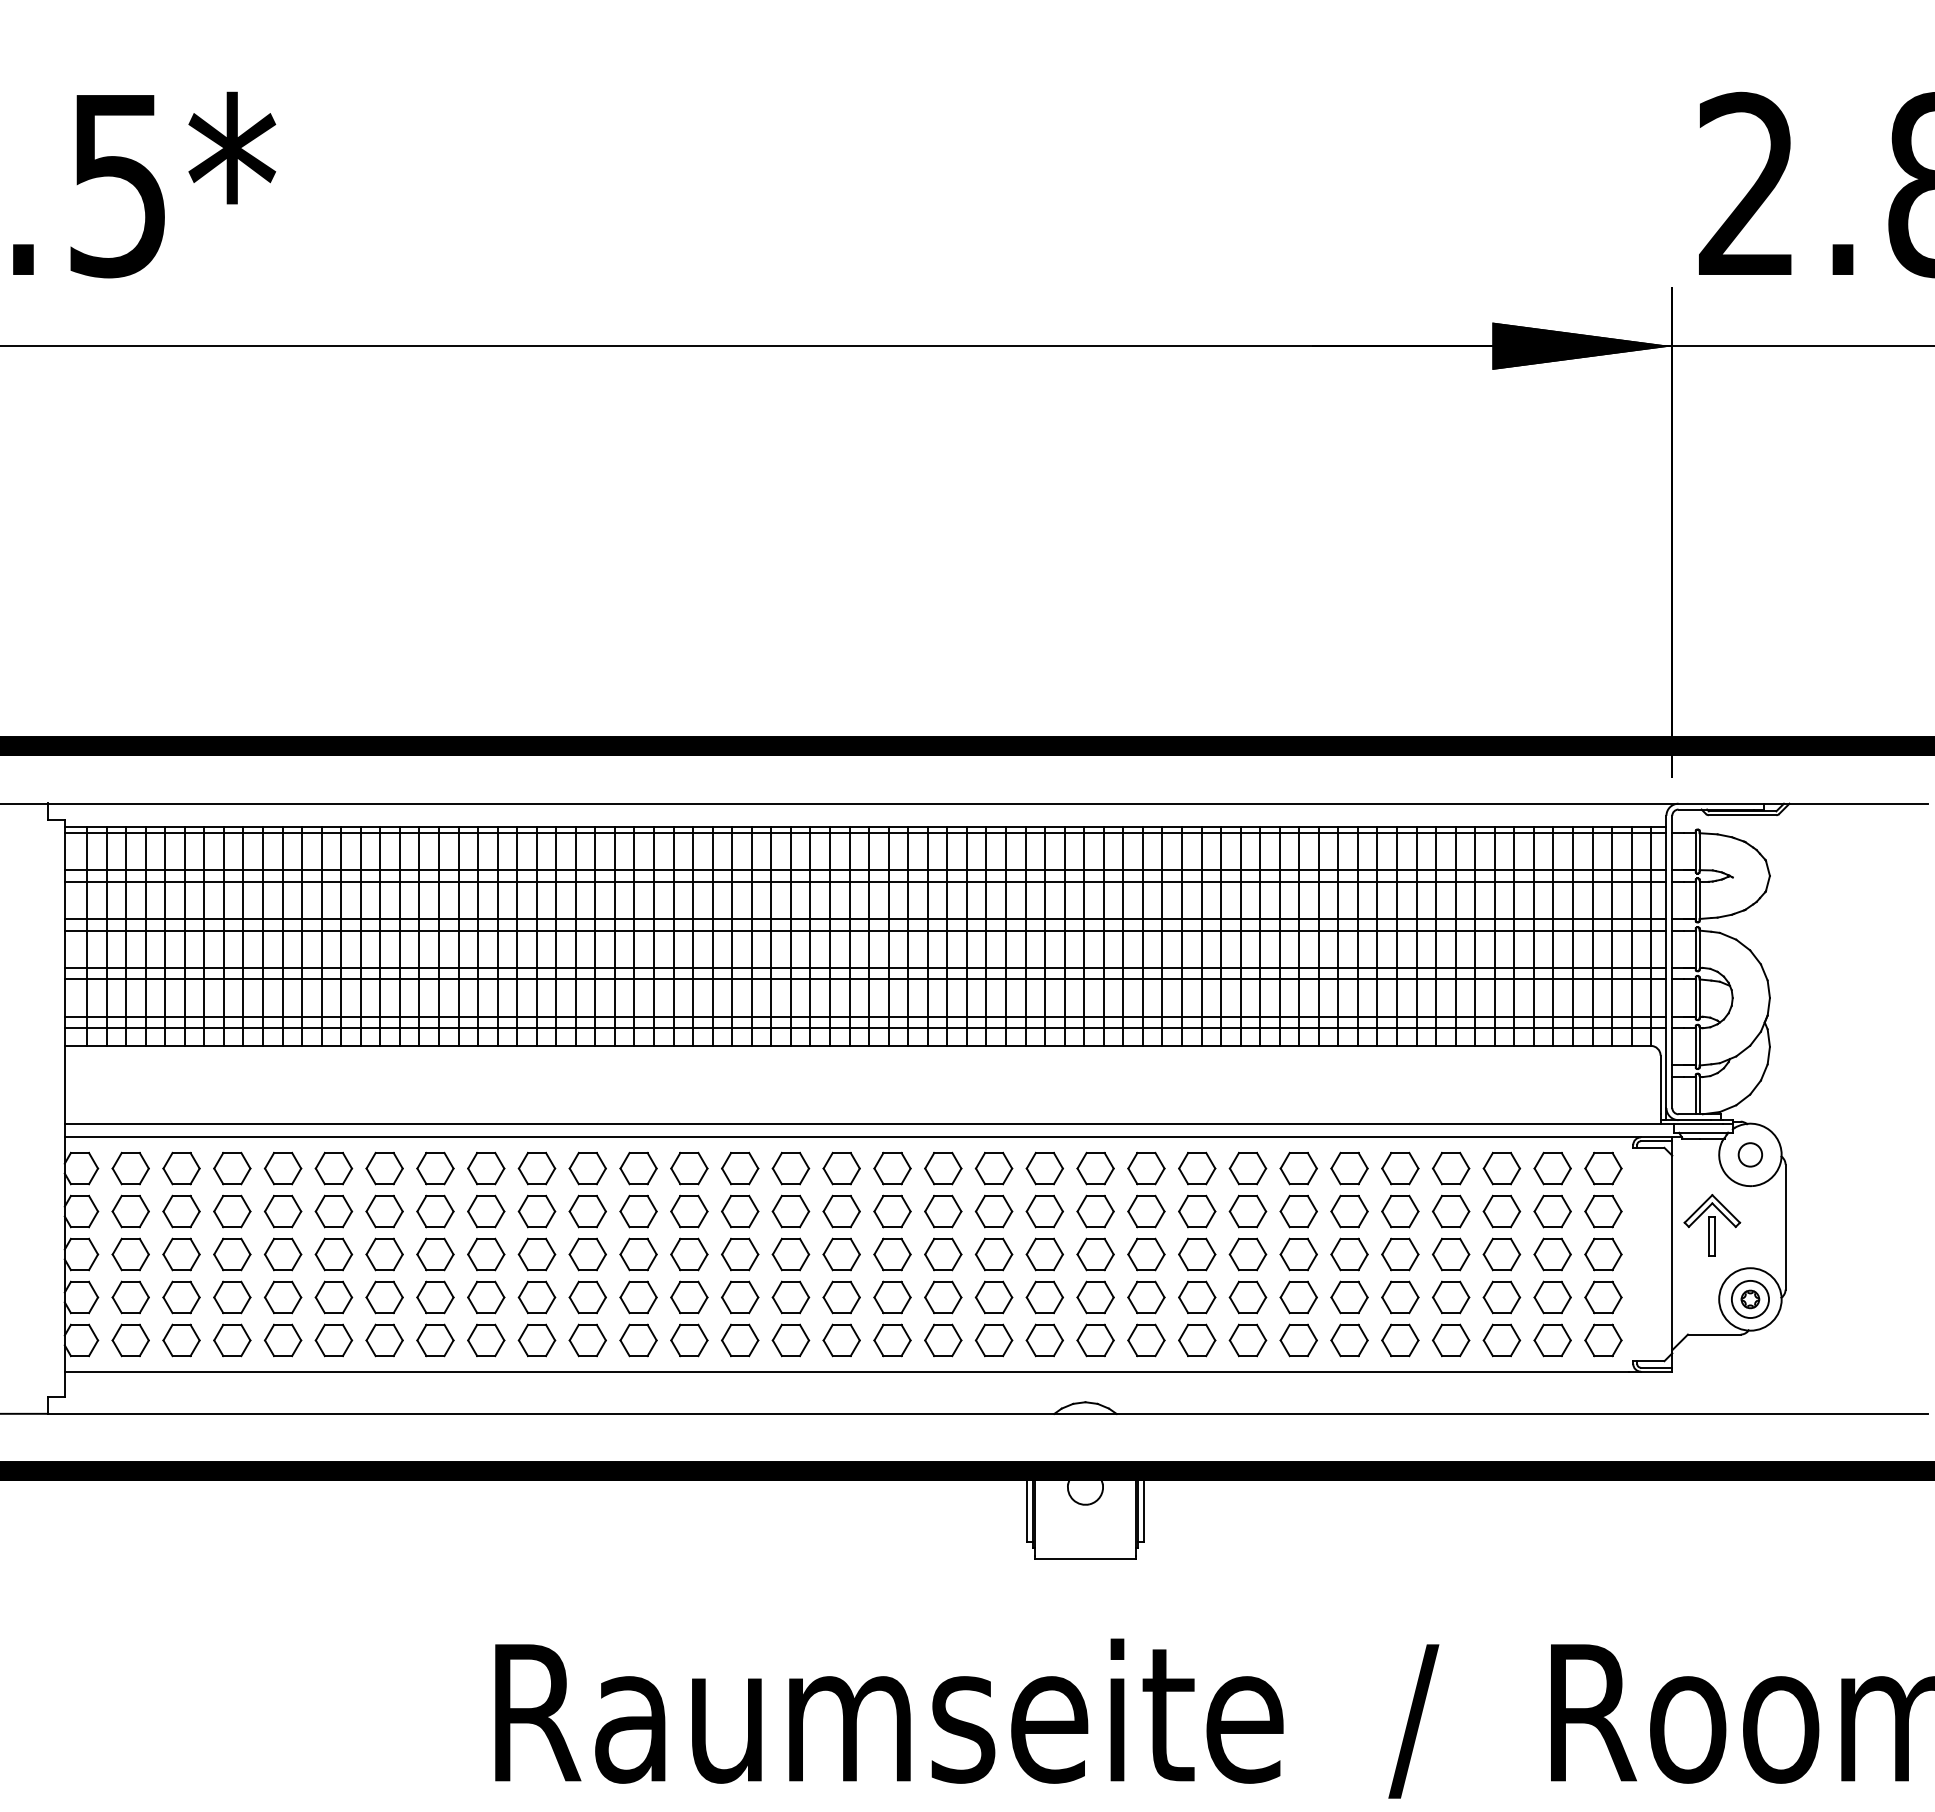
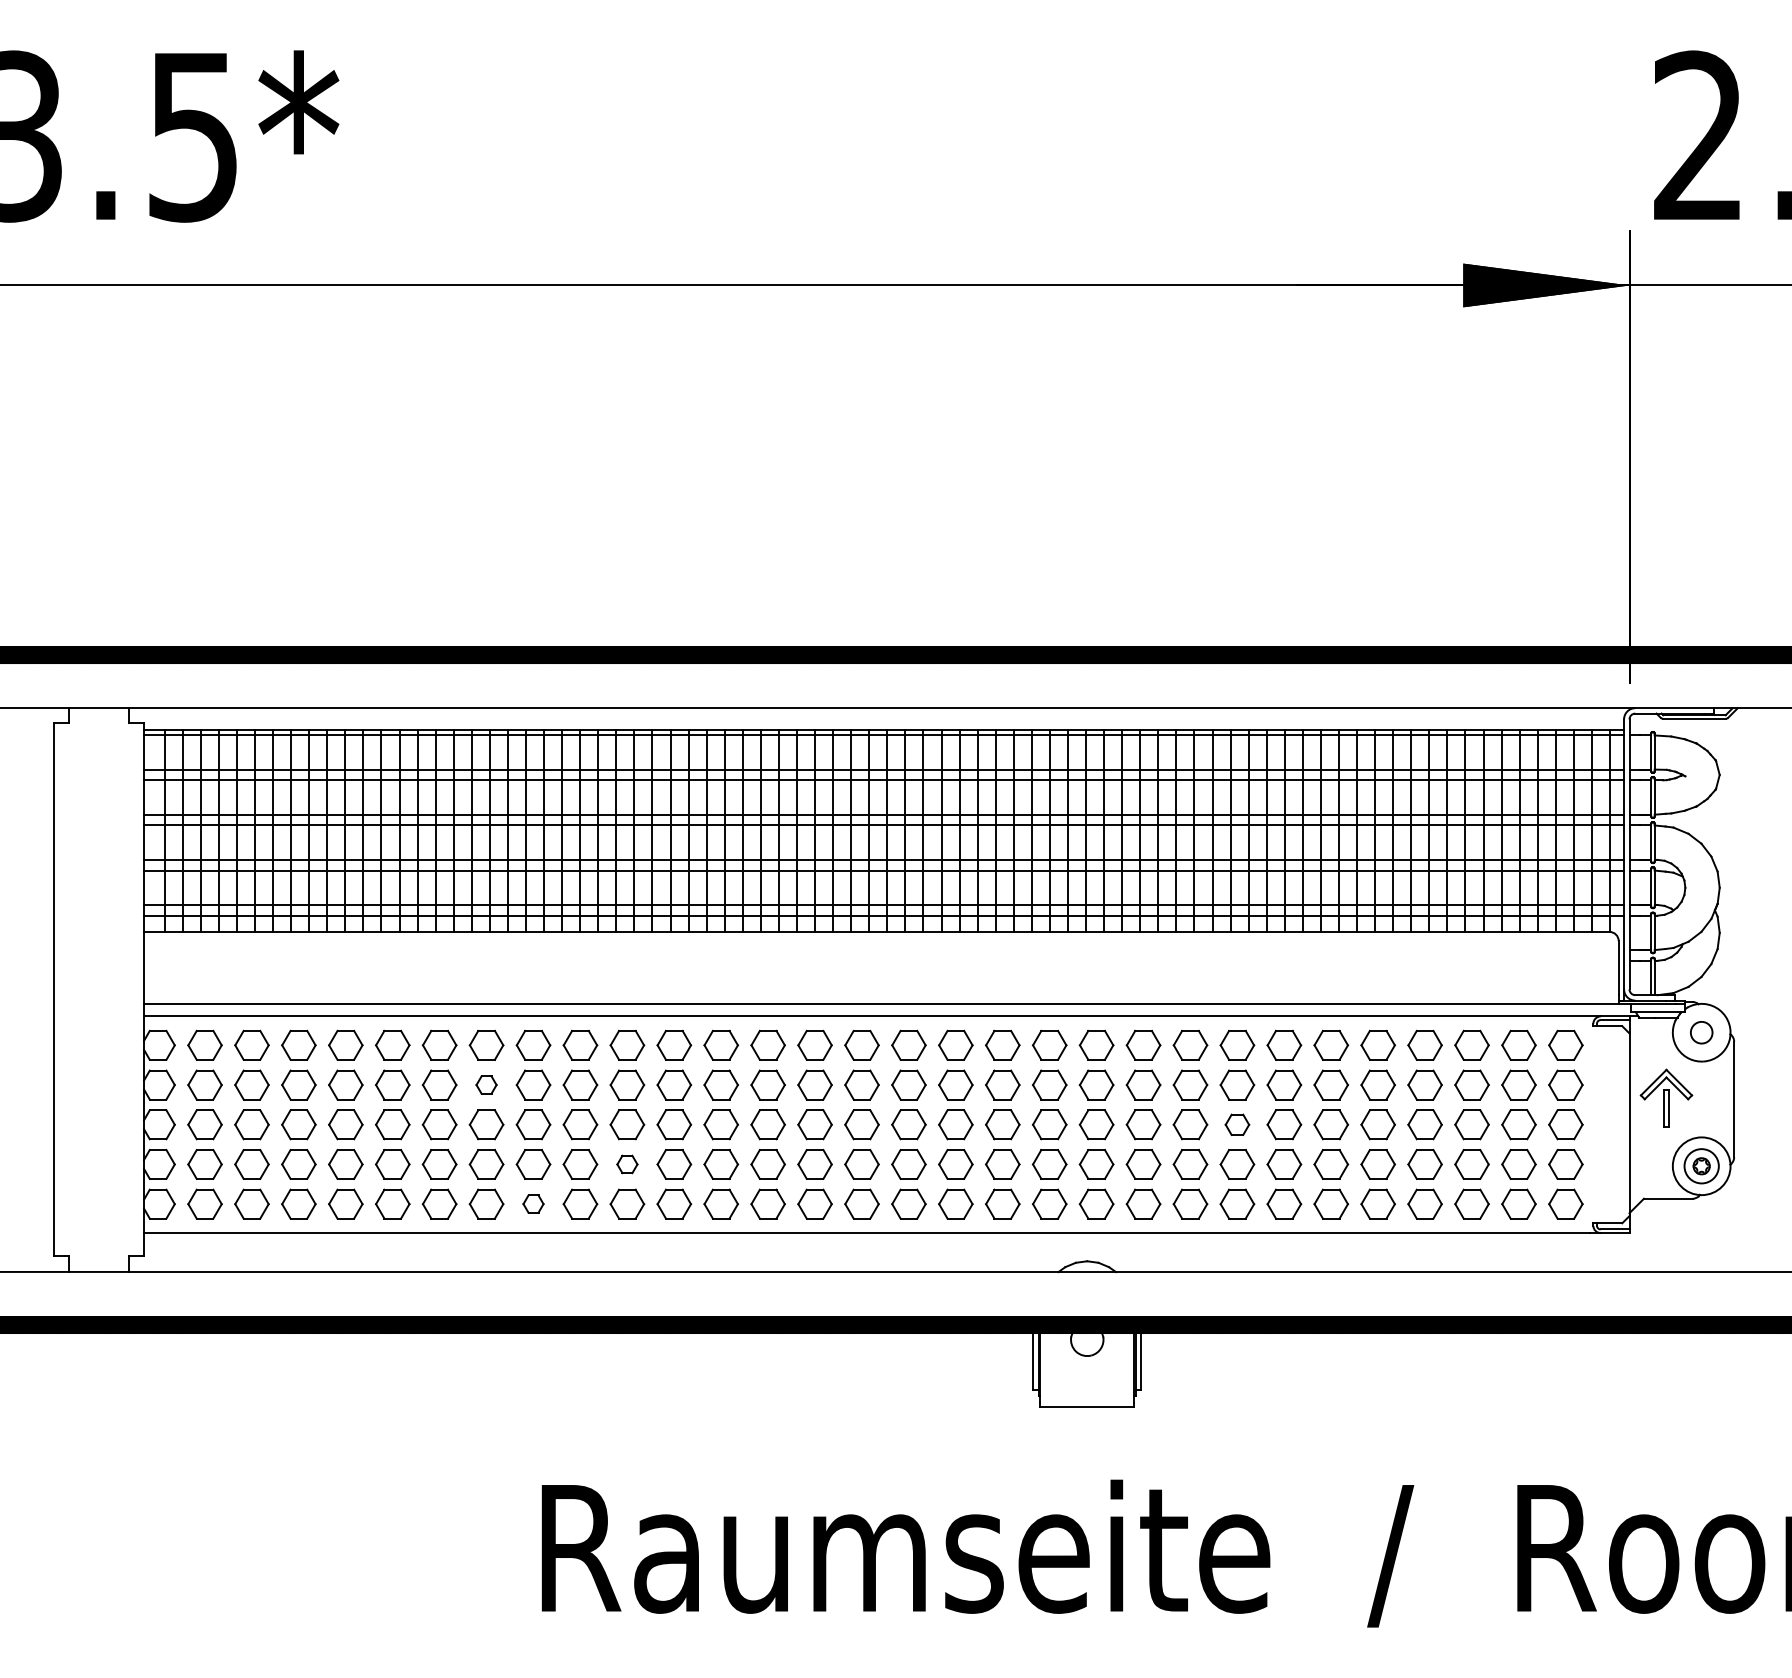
part: (435, 1210) -> (486, 1084), size x0.6
part: (1248, 1254) -> (1237, 1124), size x0.7
part: (587, 1297) -> (627, 1164), size x0.6
part: (486, 1339) -> (533, 1203), size x0.6

